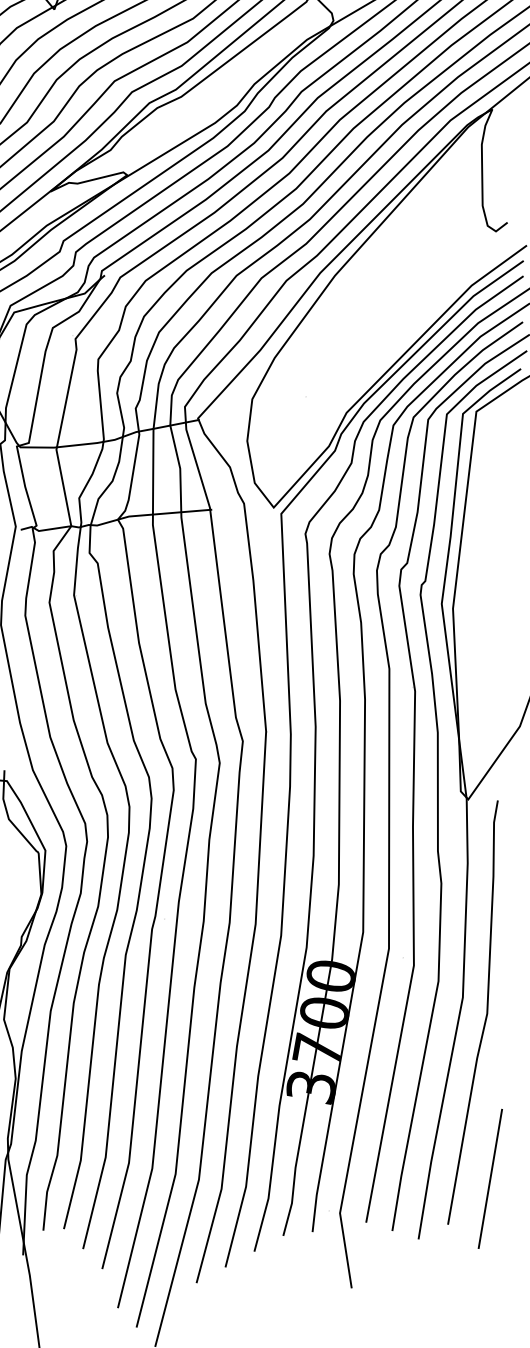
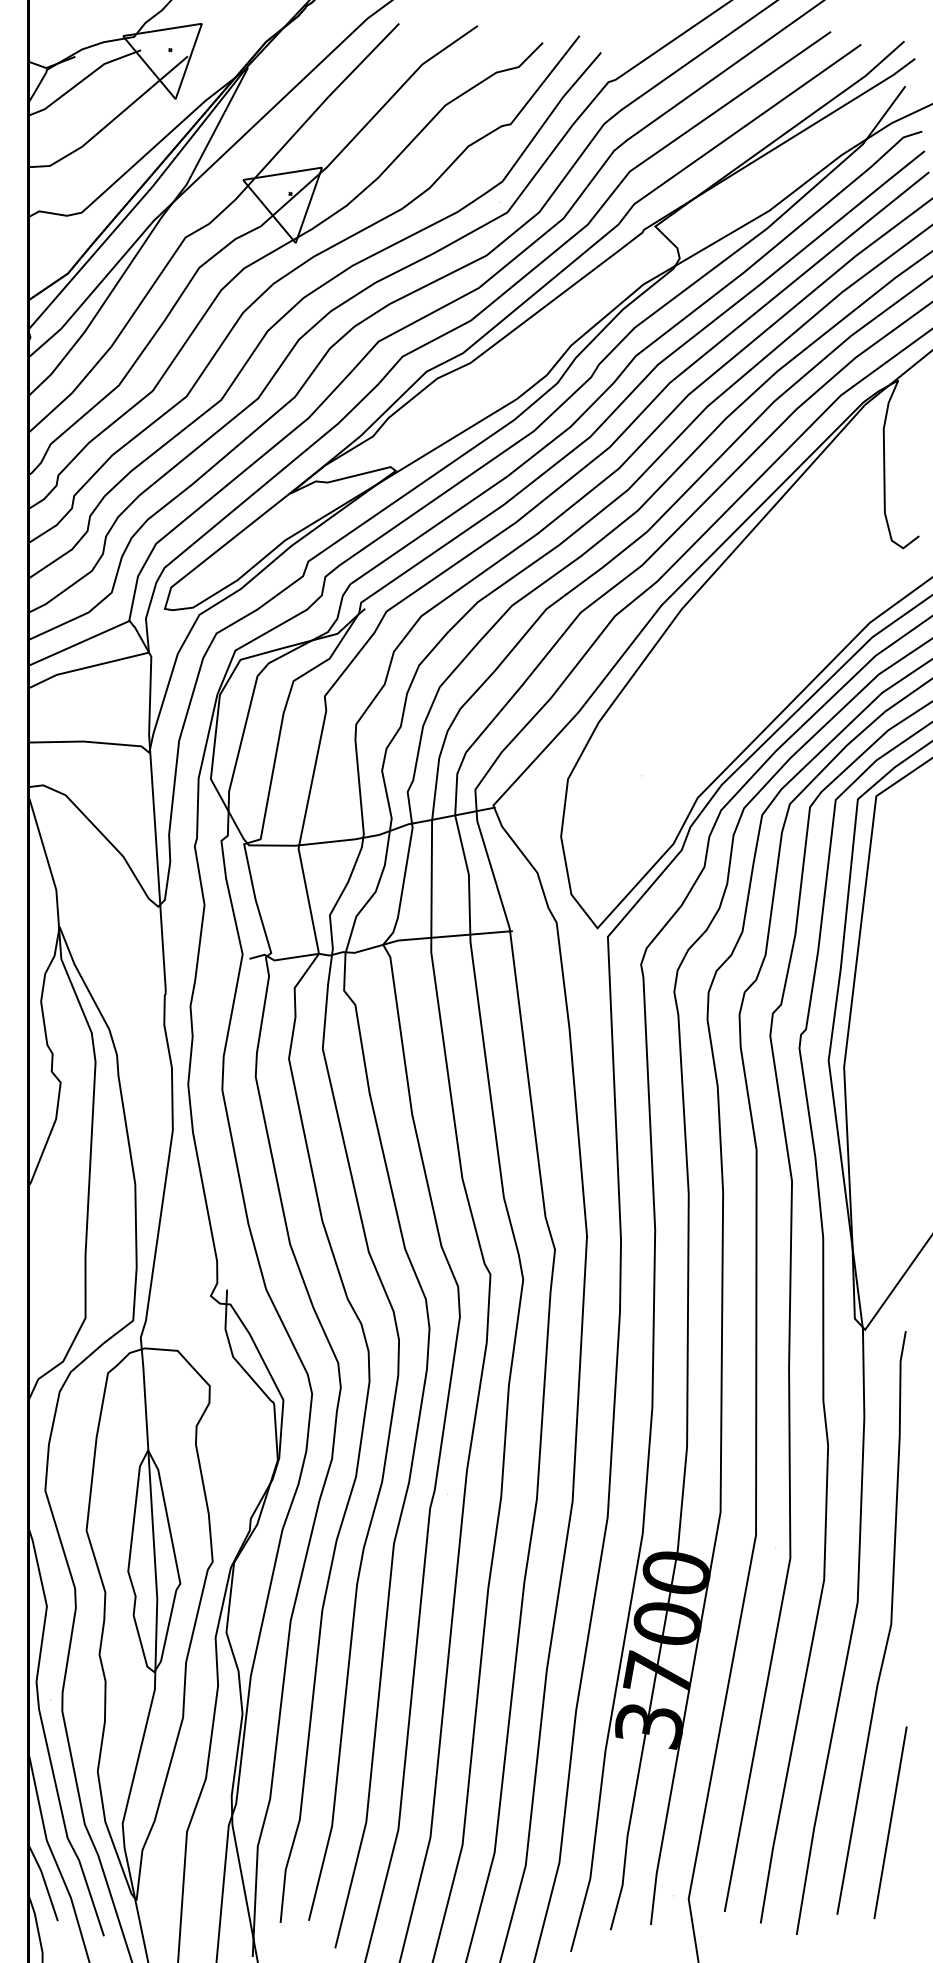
line: (490, 1178) -> (890, 1822), moved

